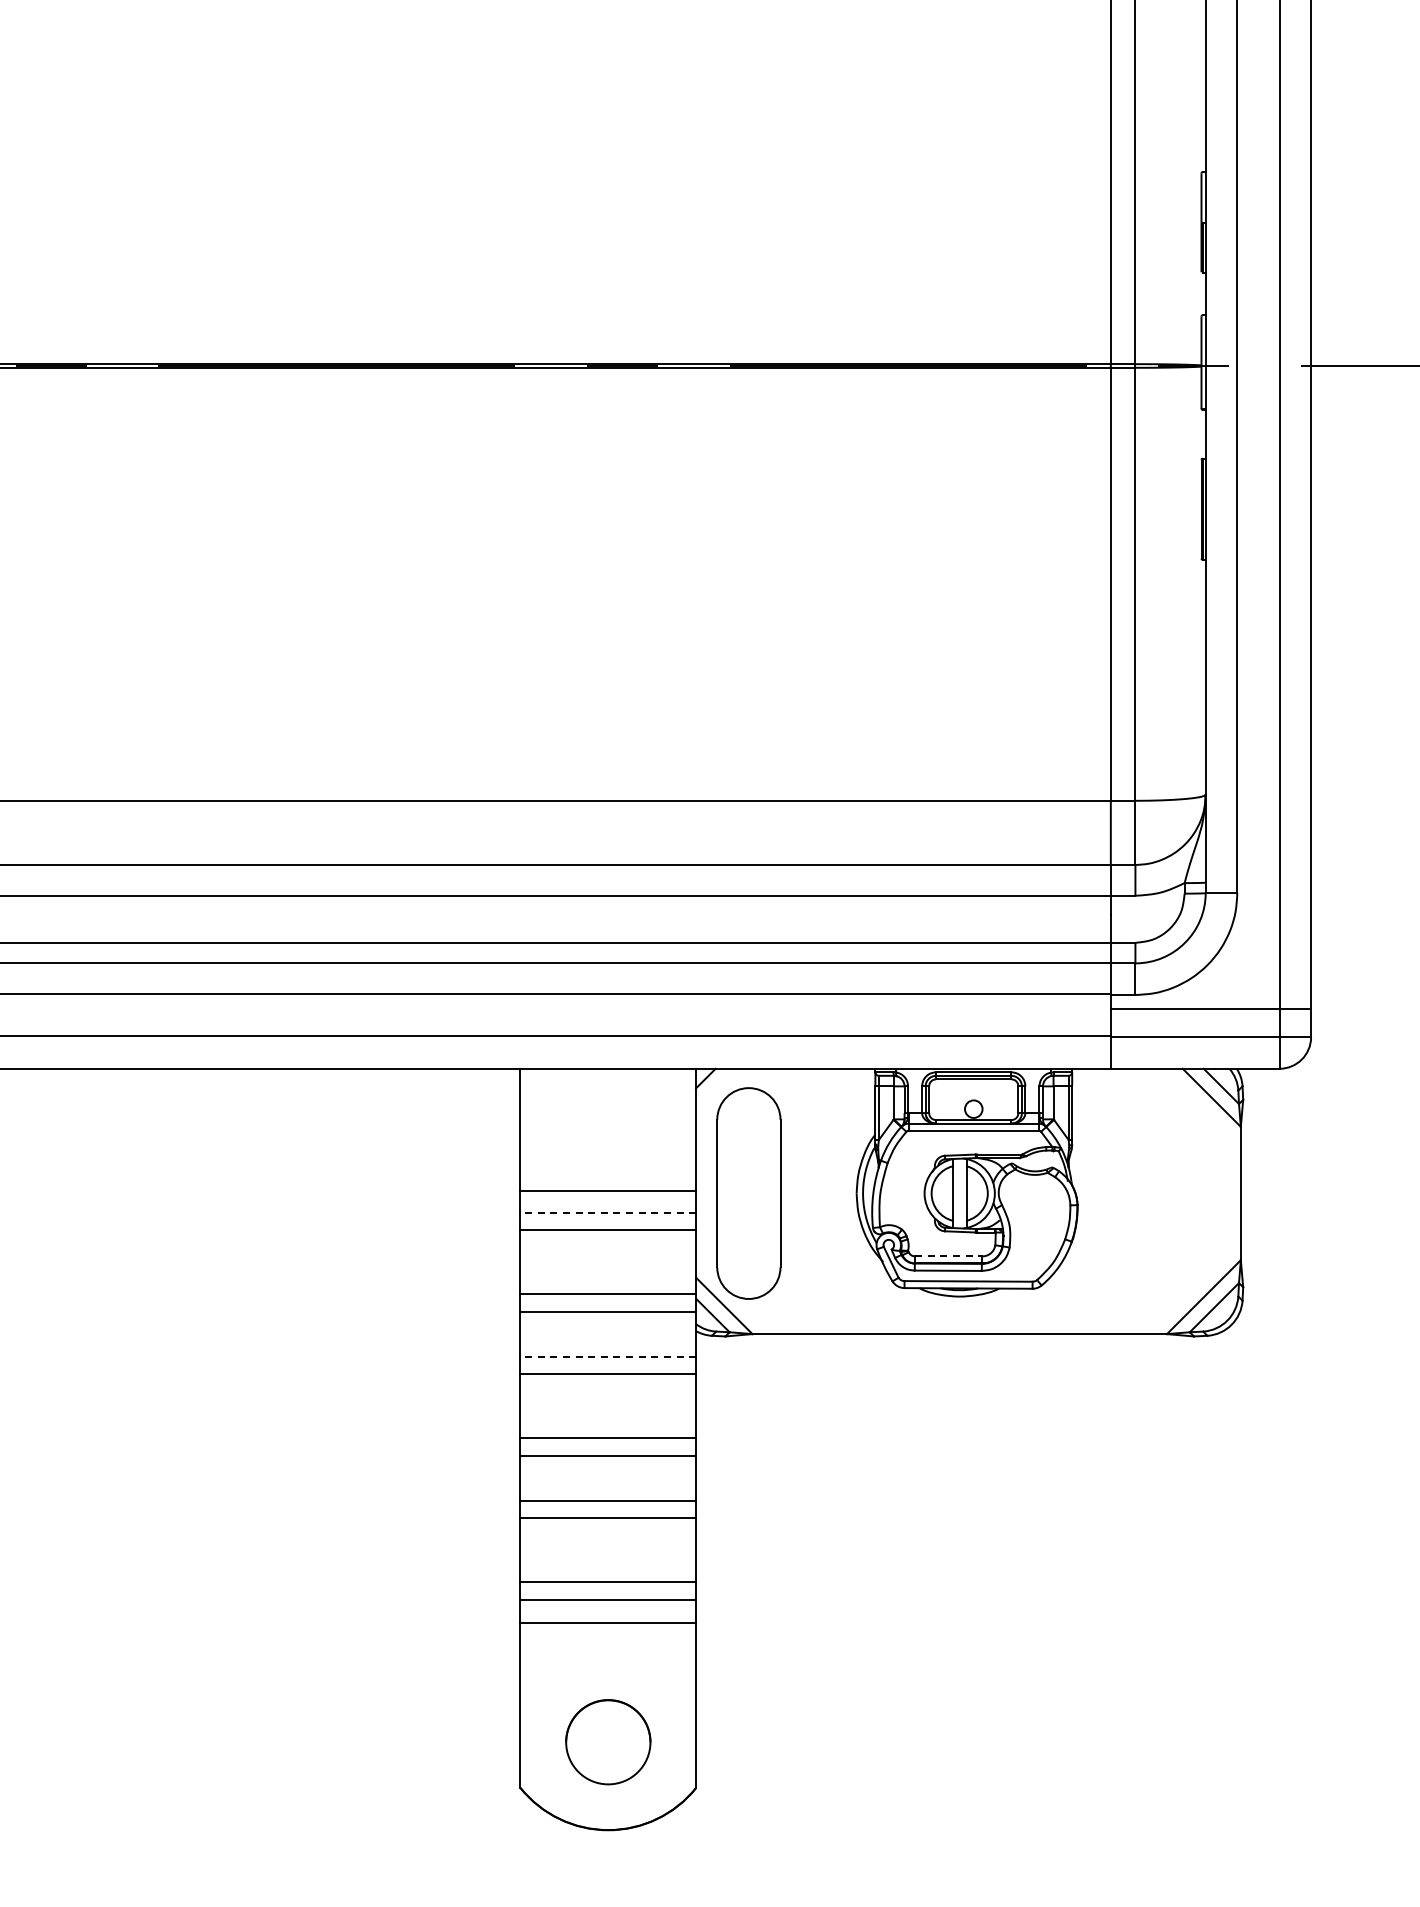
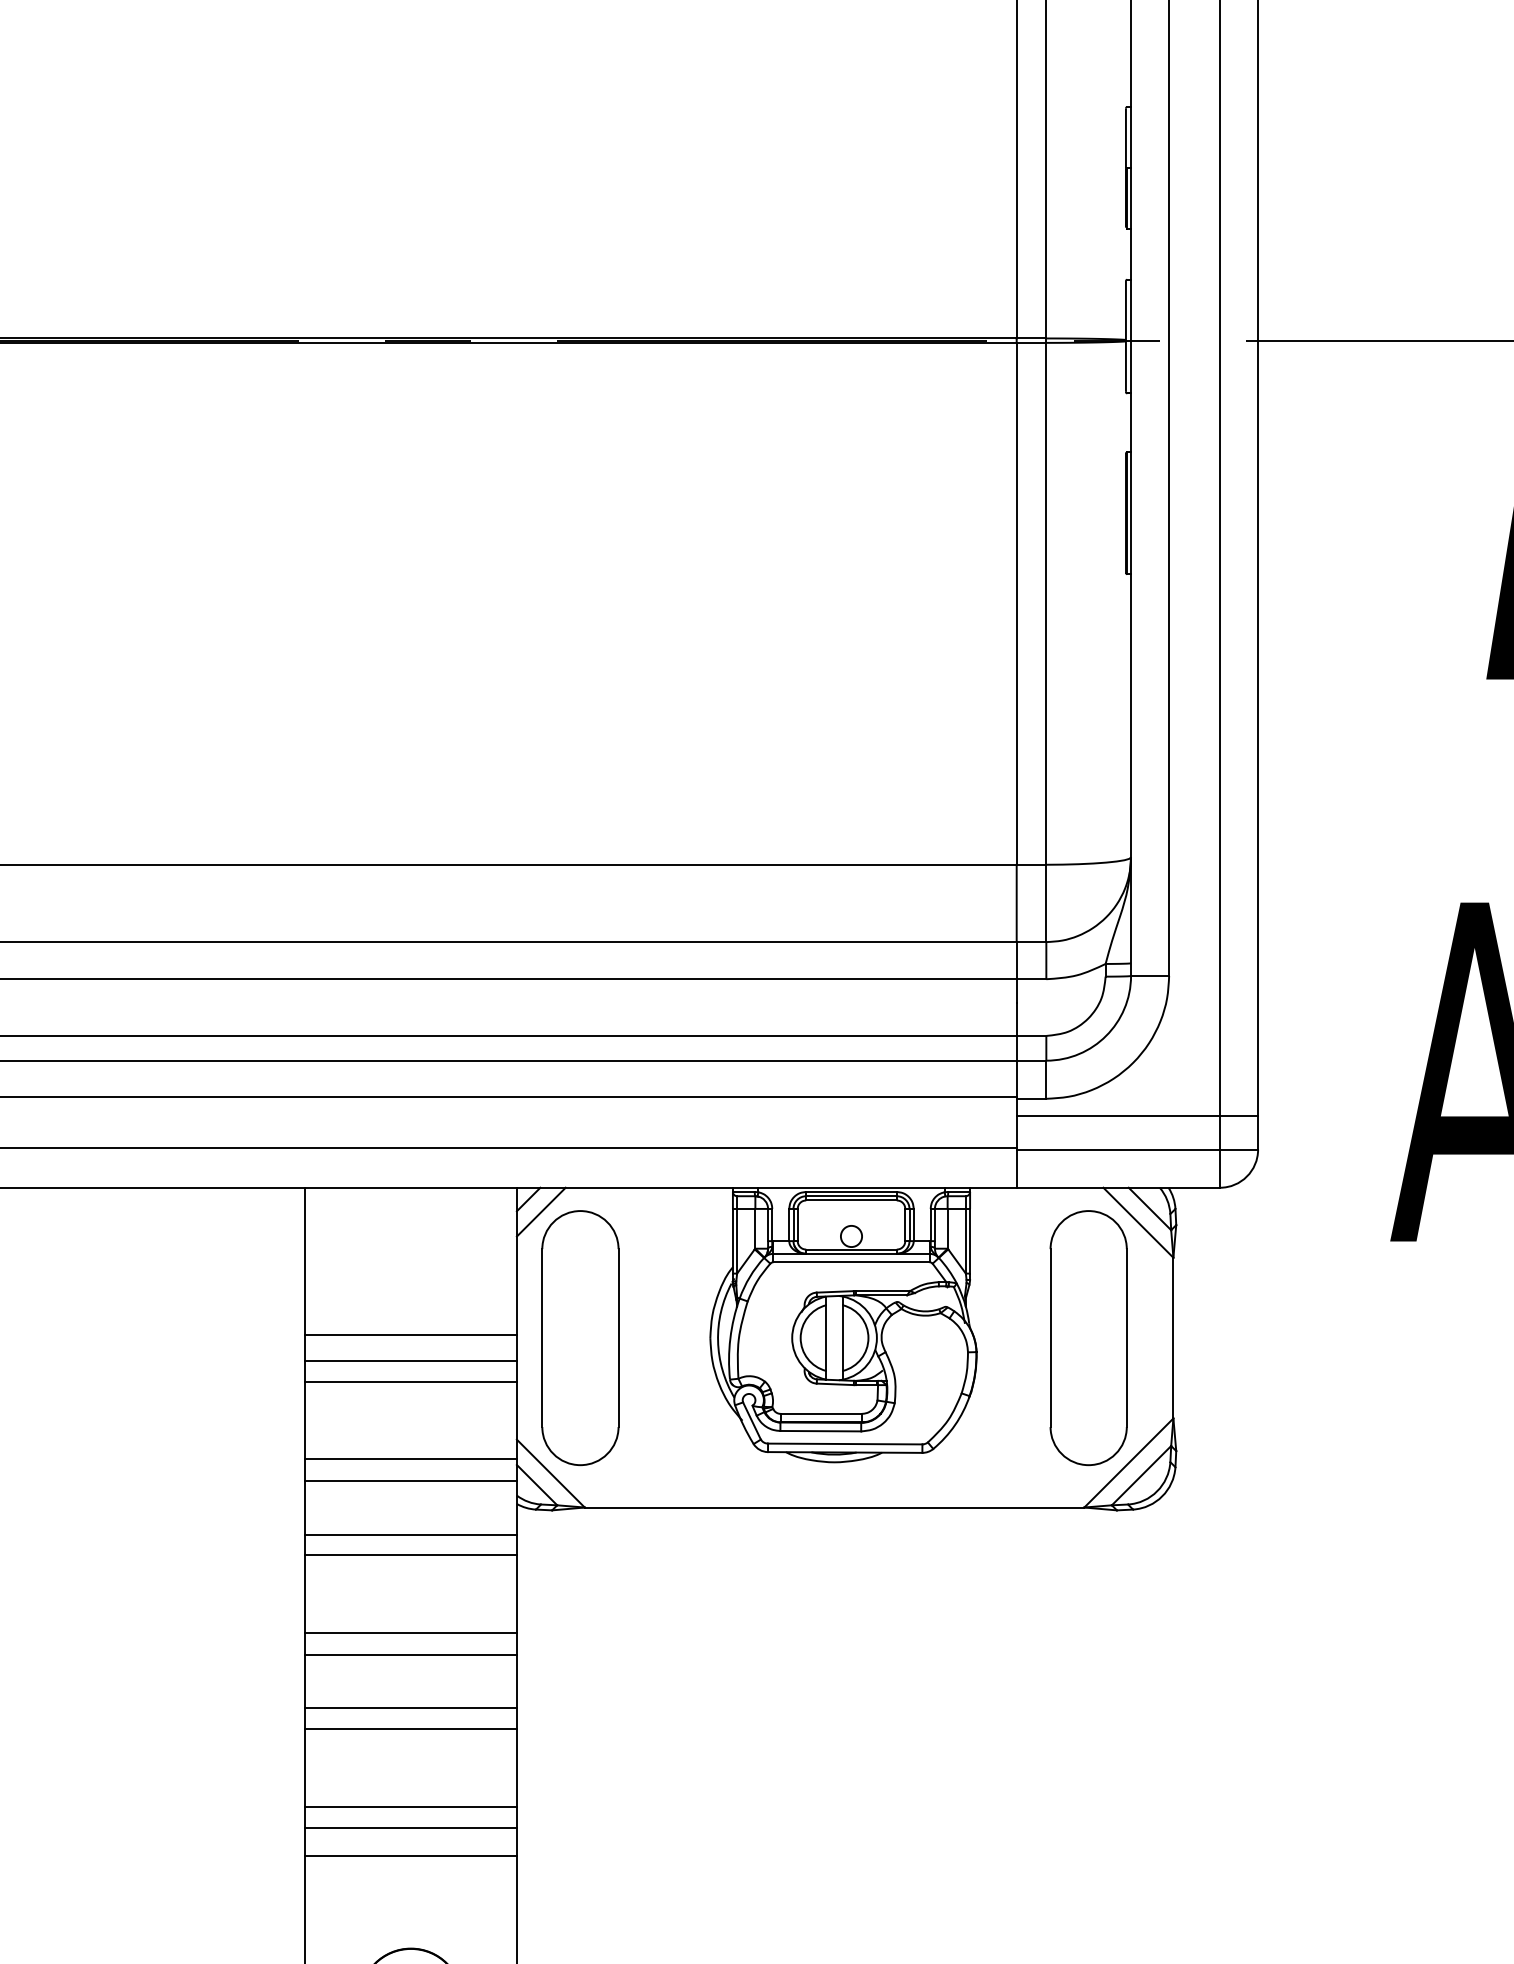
line: (716, 1088) -> (541, 1211), added
part: (1170, 1193) -> (1088, 1338), added
line: (608, 1212) -> (411, 1360), dashed -> solid
line: (948, 1256) -> (821, 1413), dashed -> solid
line: (608, 1356) -> (411, 1534), dashed -> solid

